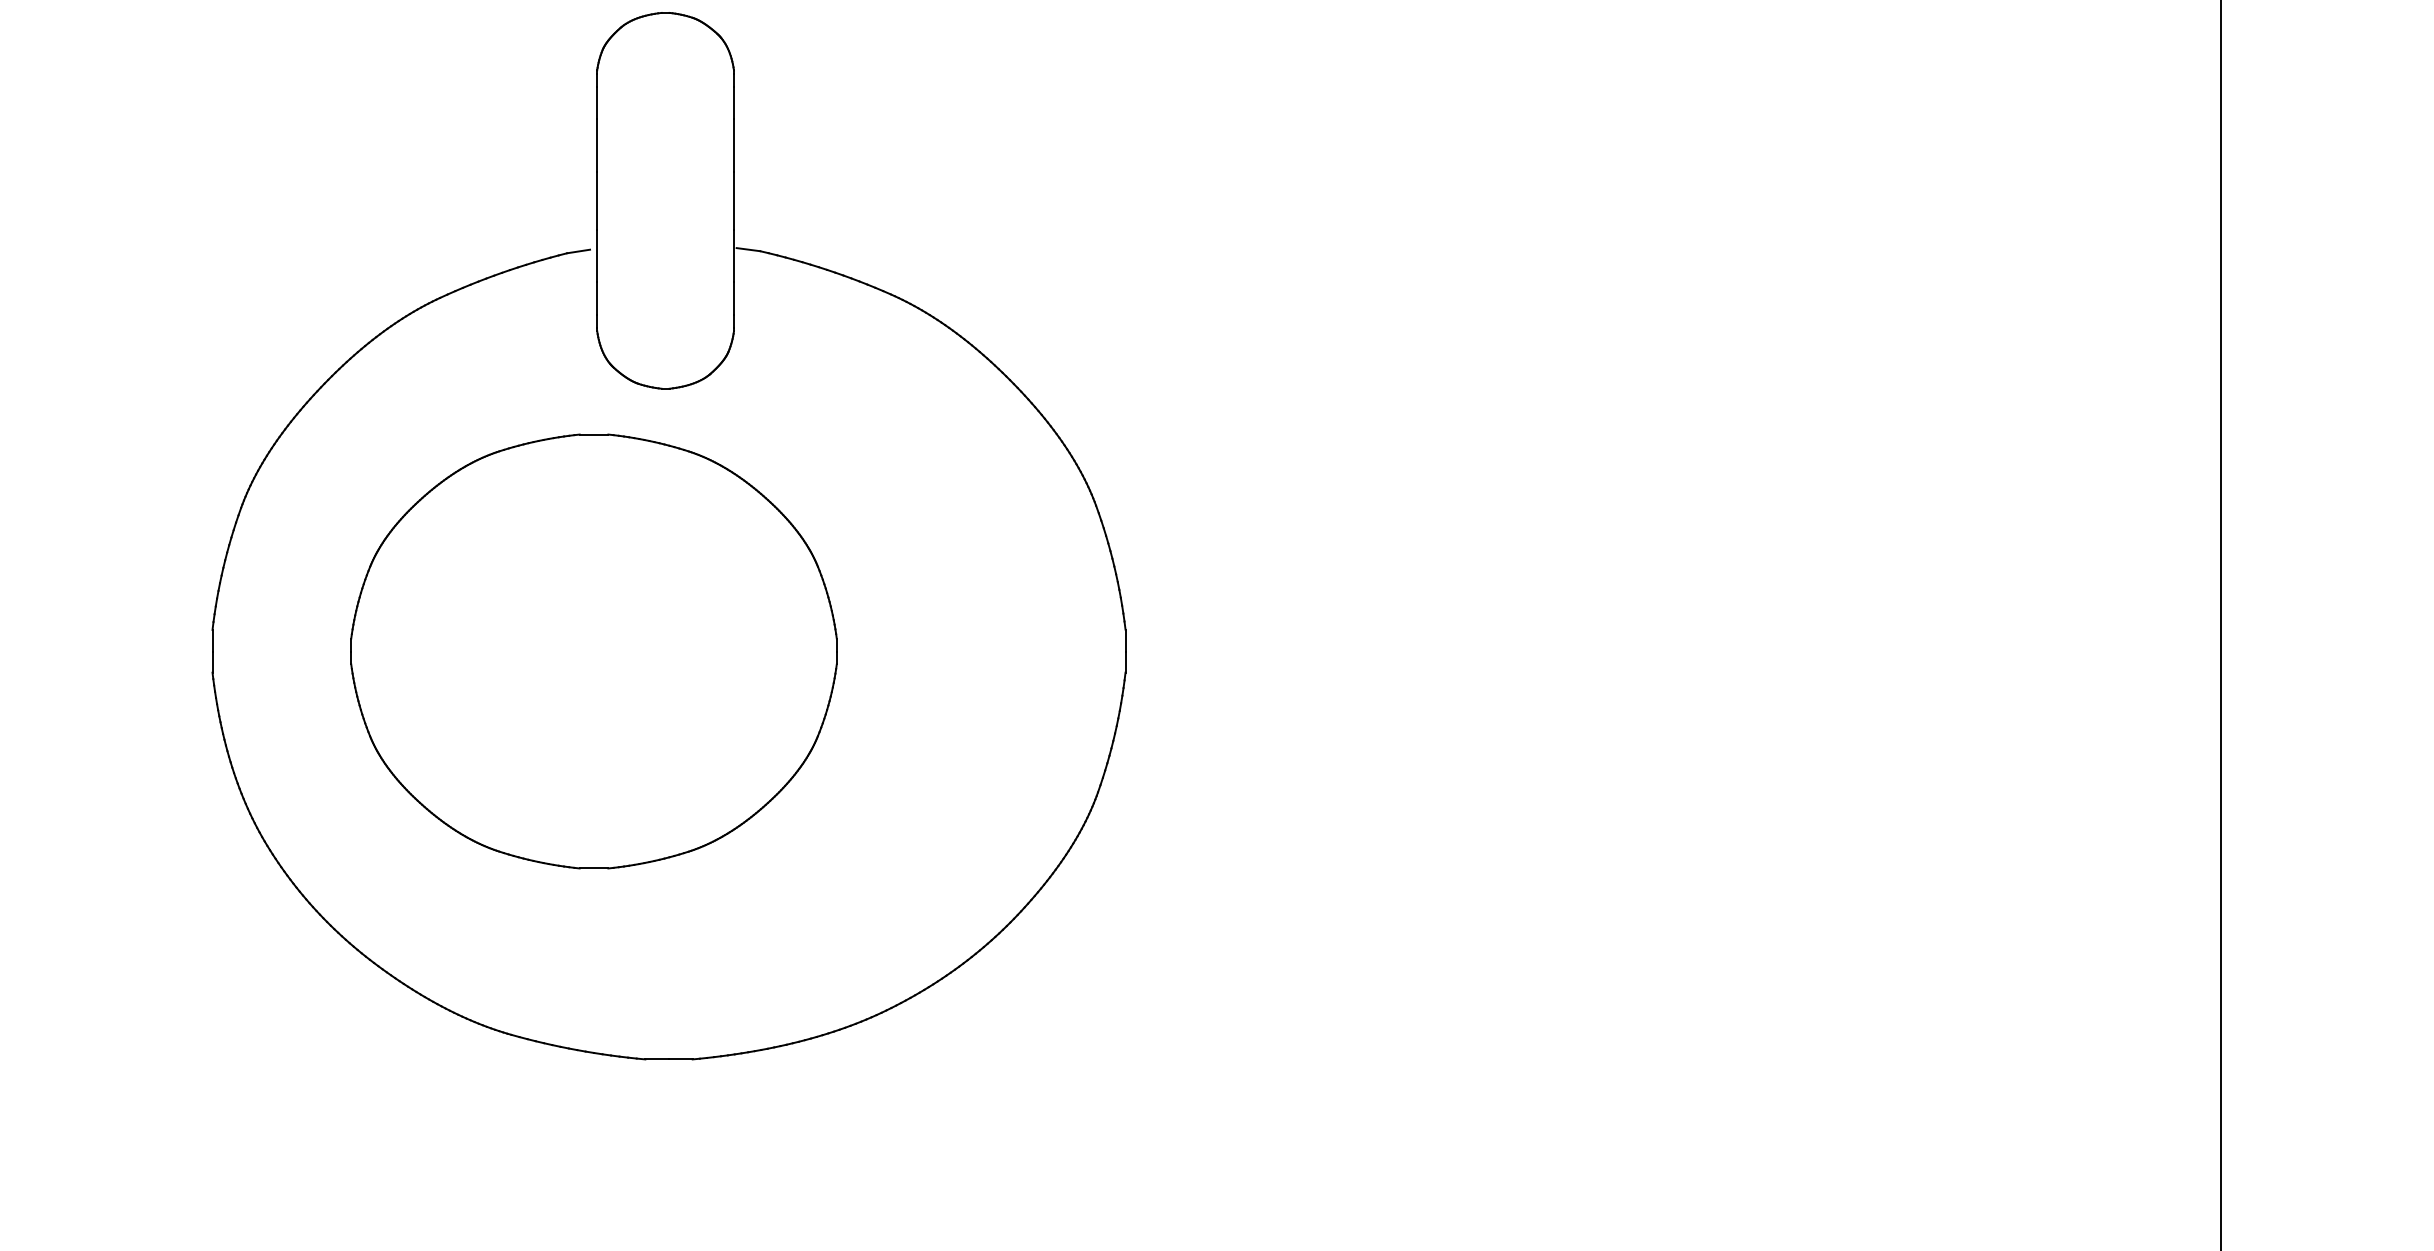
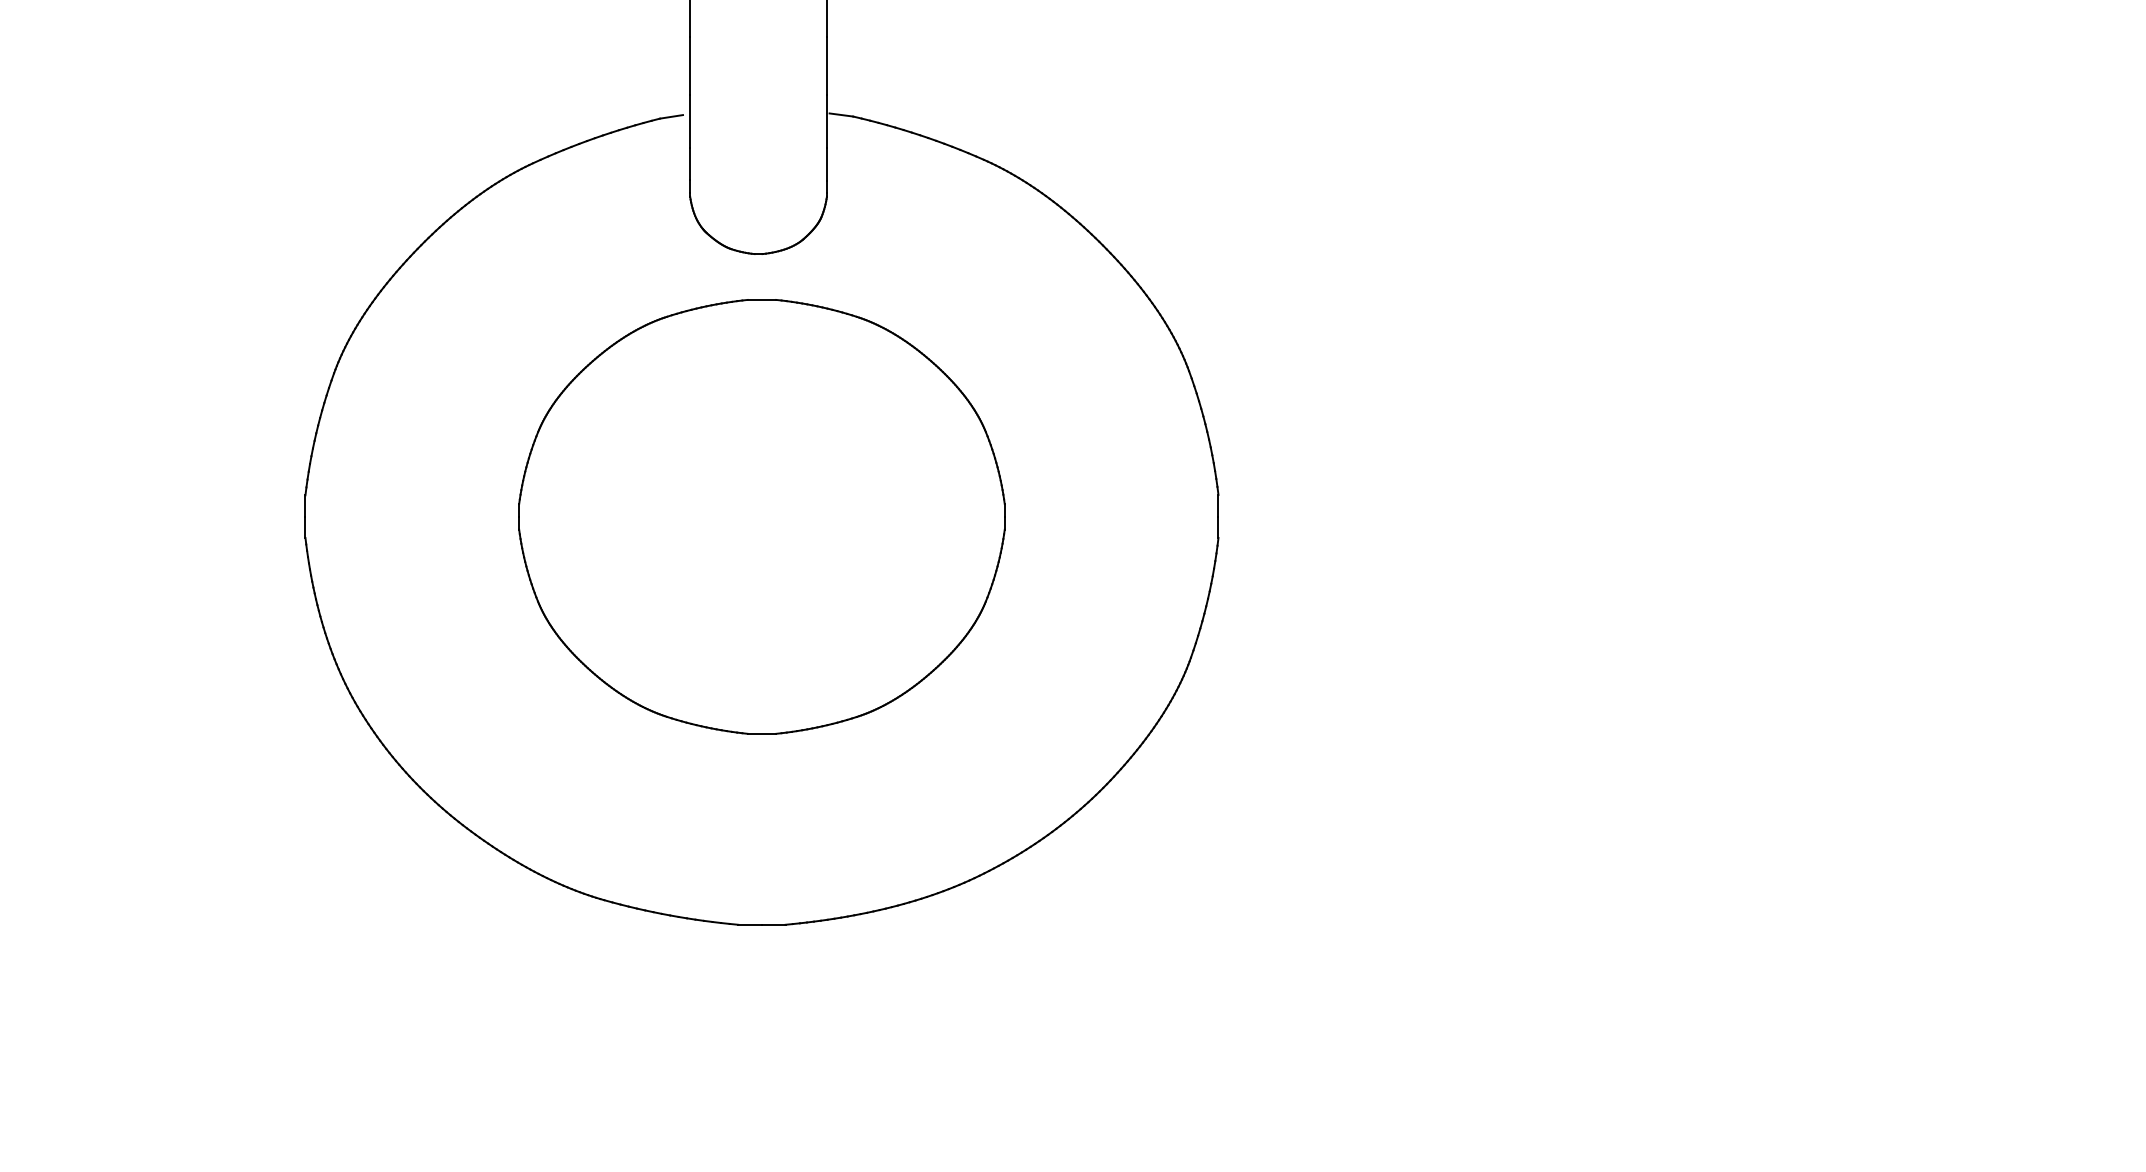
part: (593, 651) -> (761, 516), moved

